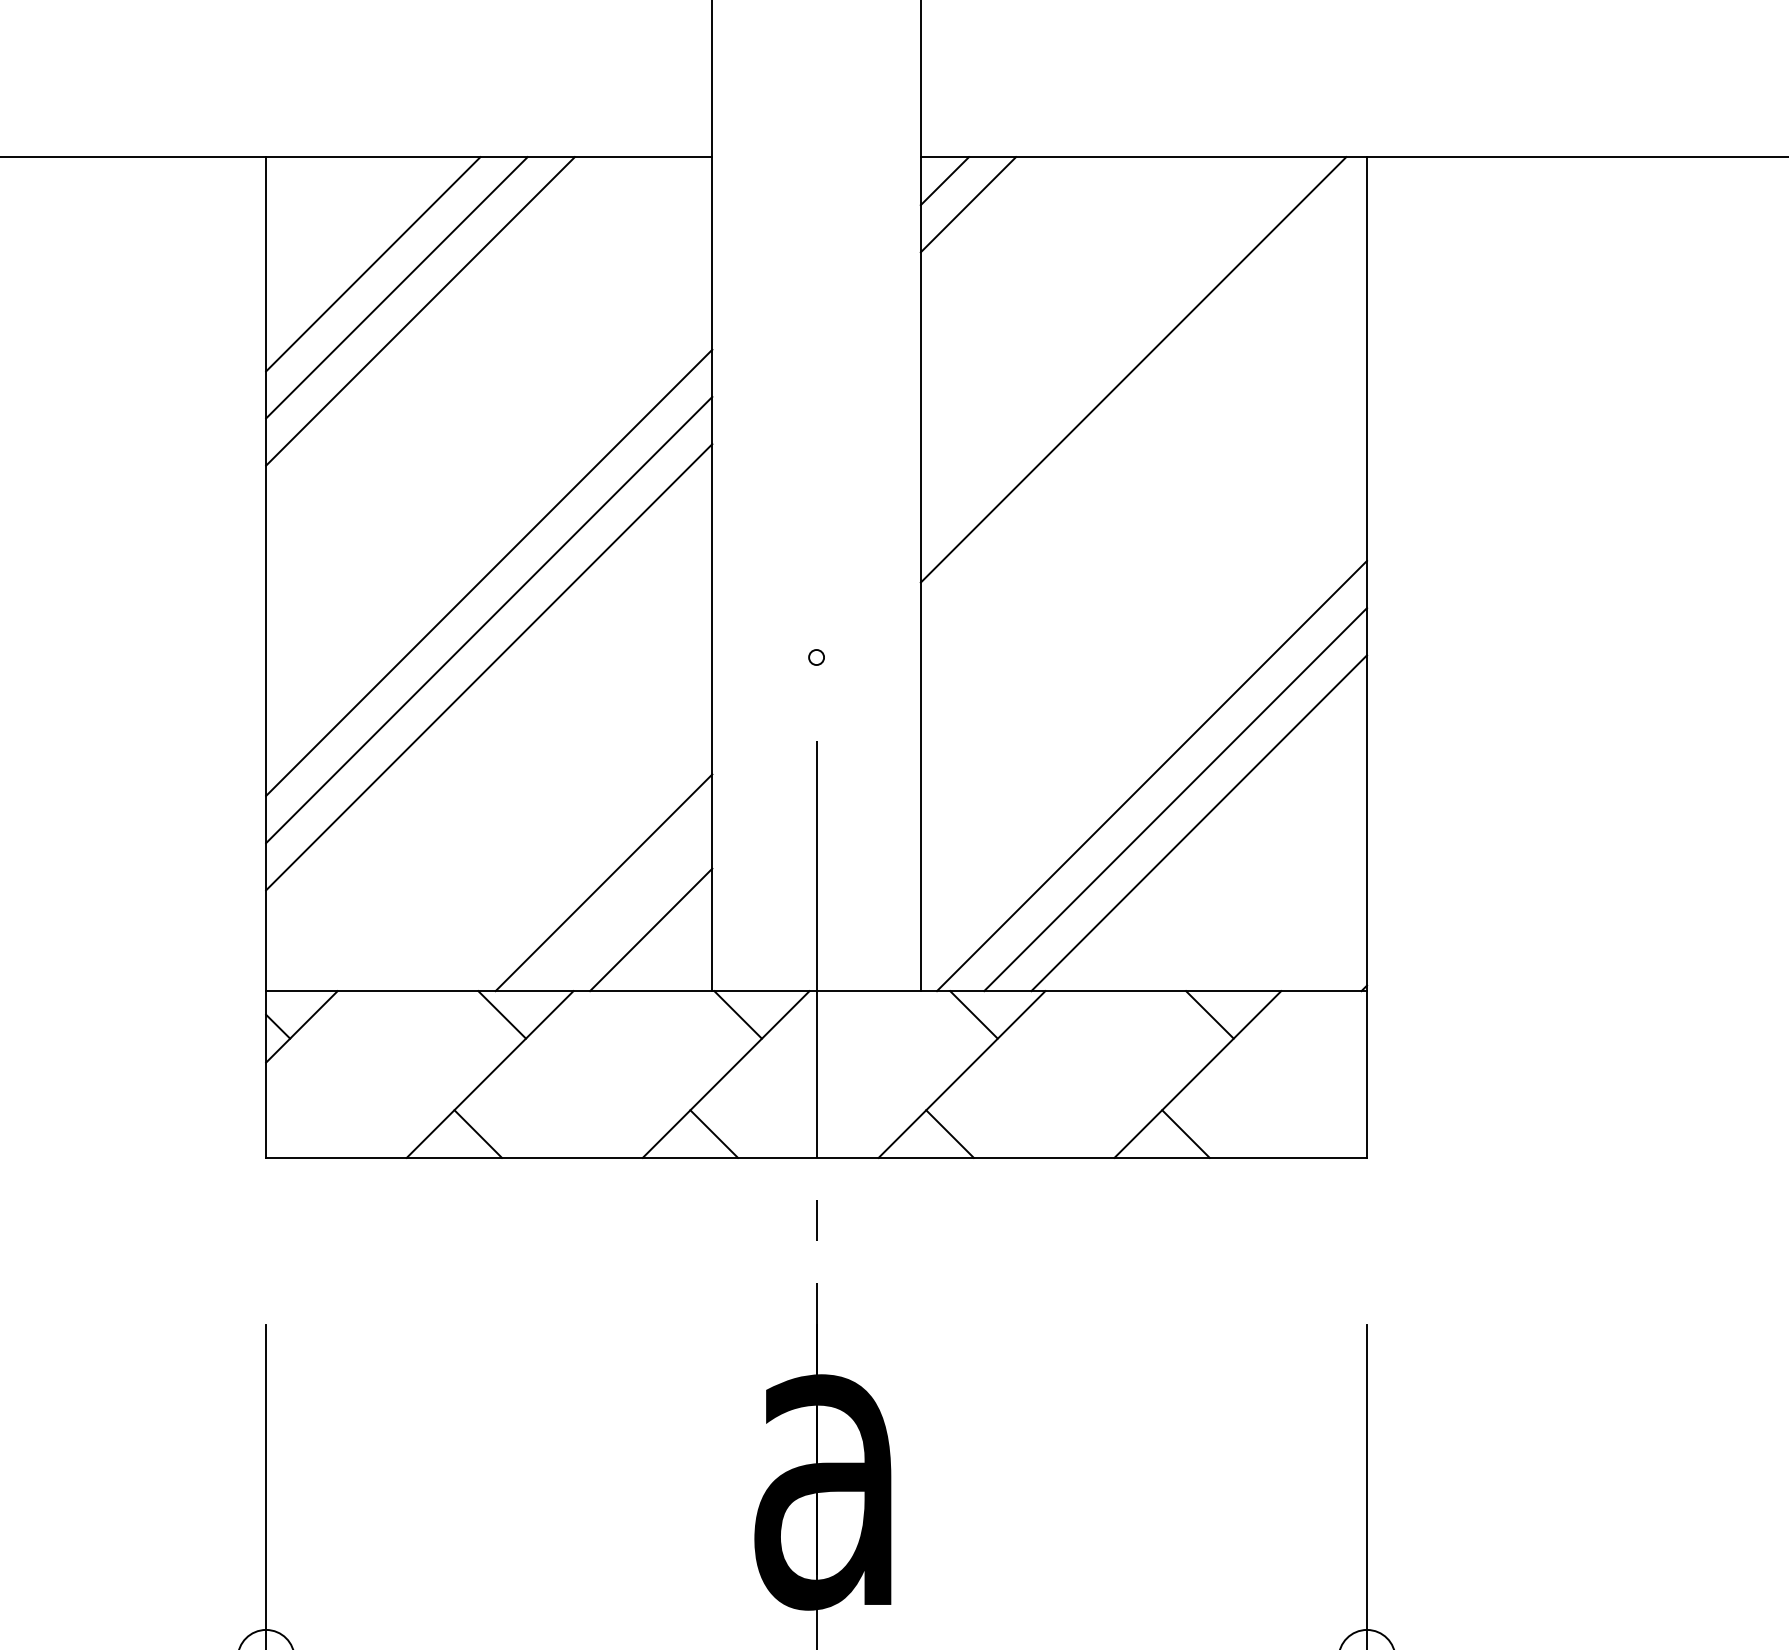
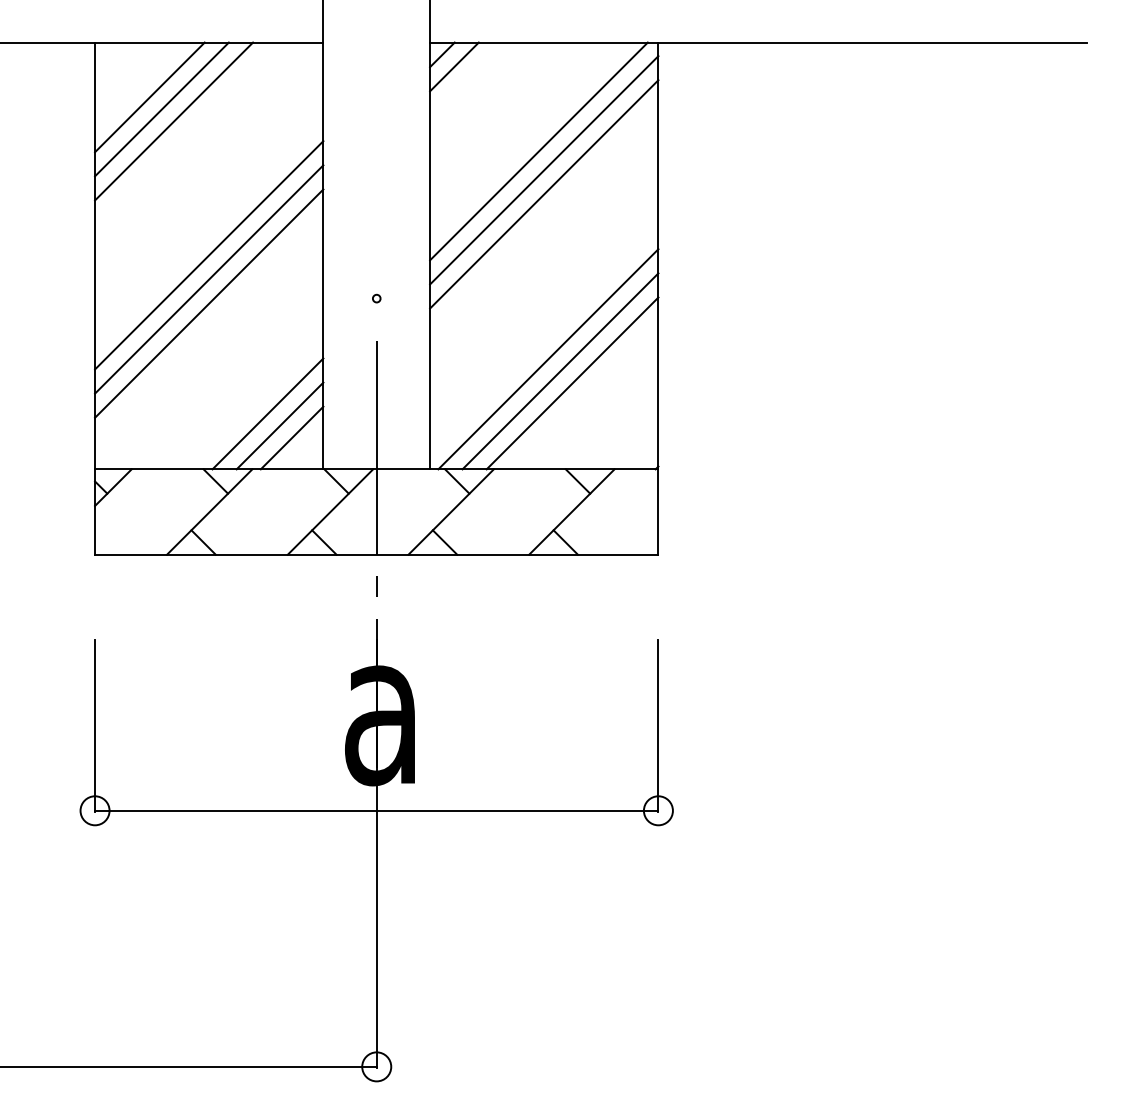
line: (1144, 407) -> (544, 170), added
line: (1144, 453) -> (544, 194), added
line: (626, 905) -> (279, 425), added

